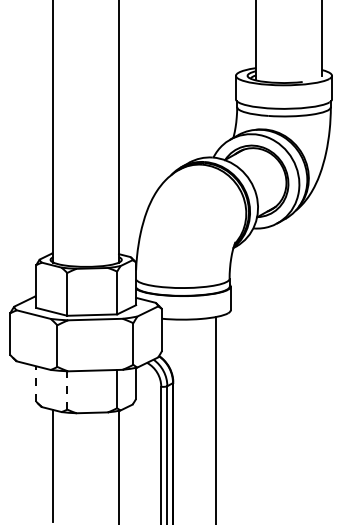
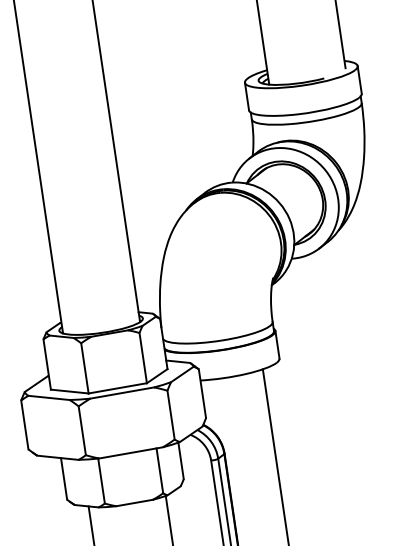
line: (36, 384) -> (64, 479), dashed -> solid
line: (67, 389) -> (101, 479), dashed -> solid

